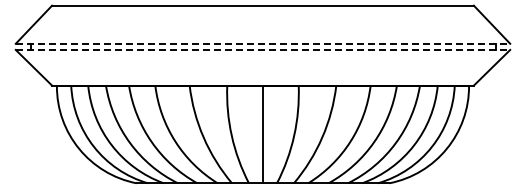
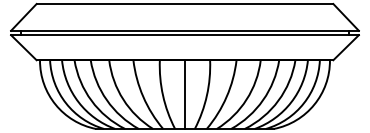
line: (263, 43) -> (185, 30), dashed -> solid
line: (263, 49) -> (185, 34), dashed -> solid

